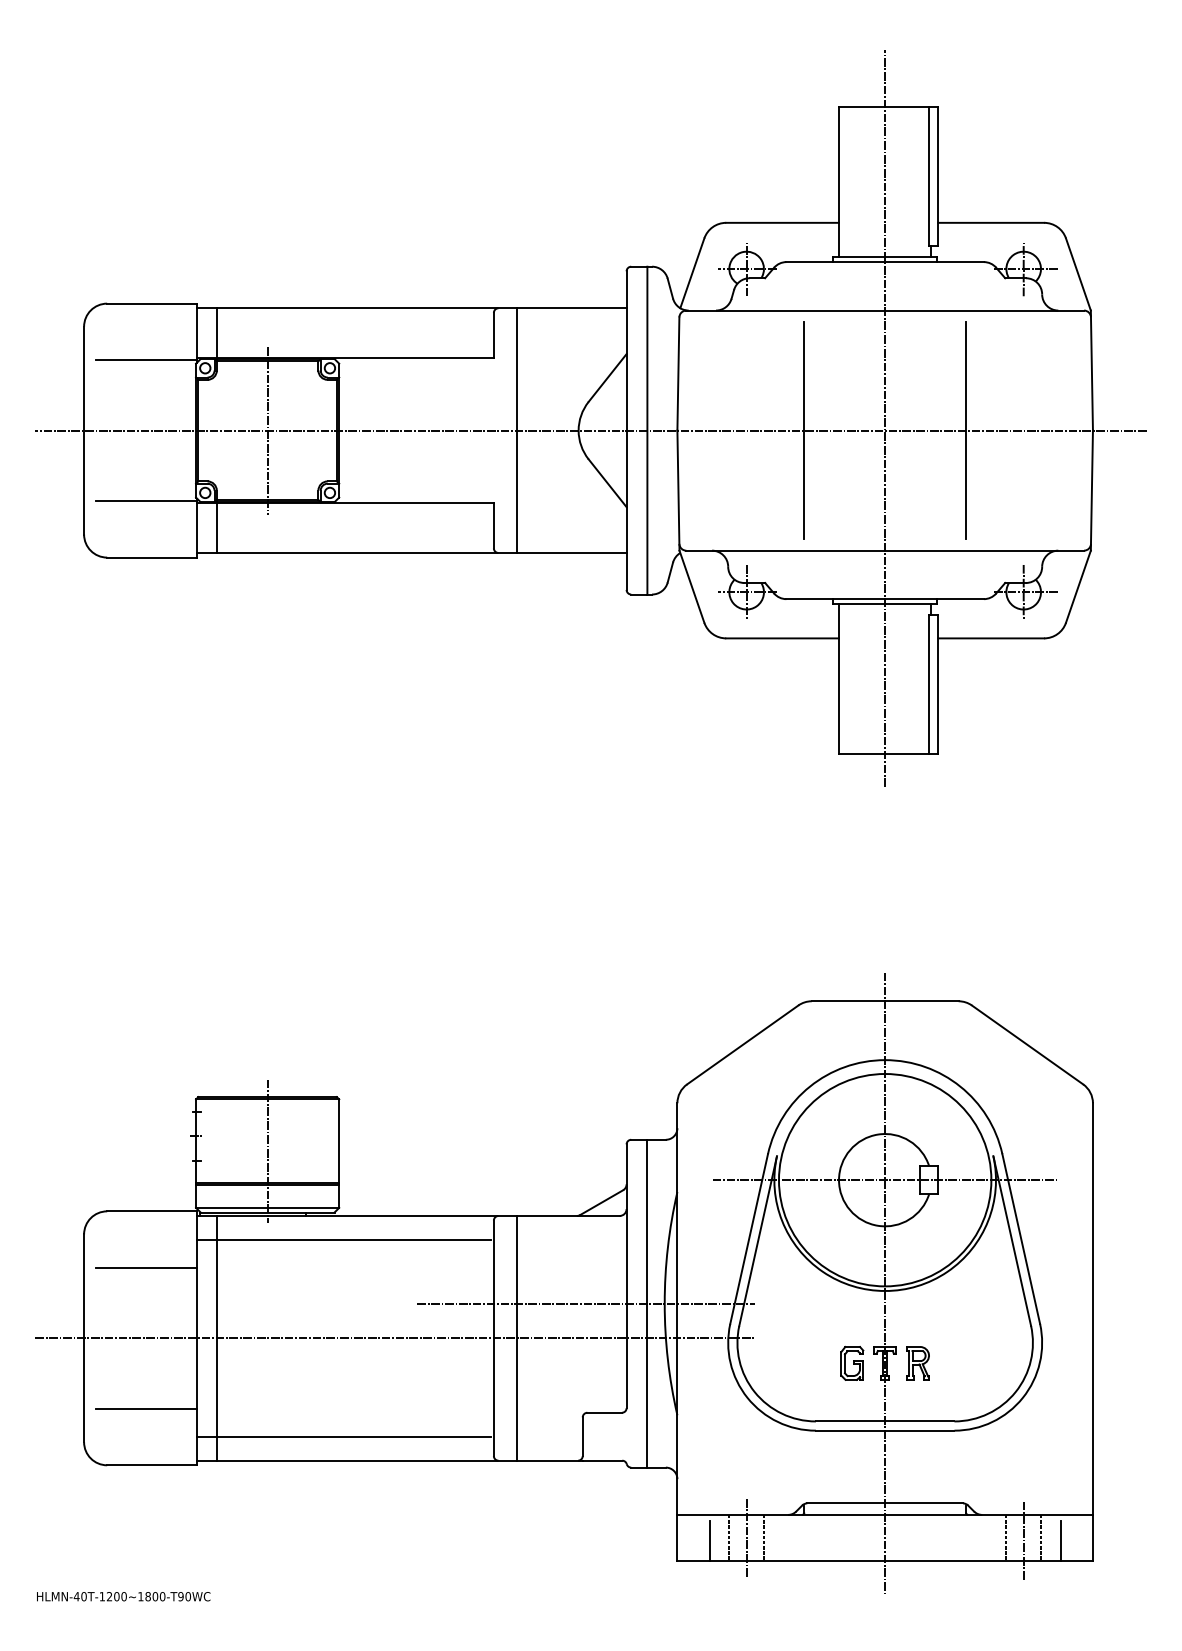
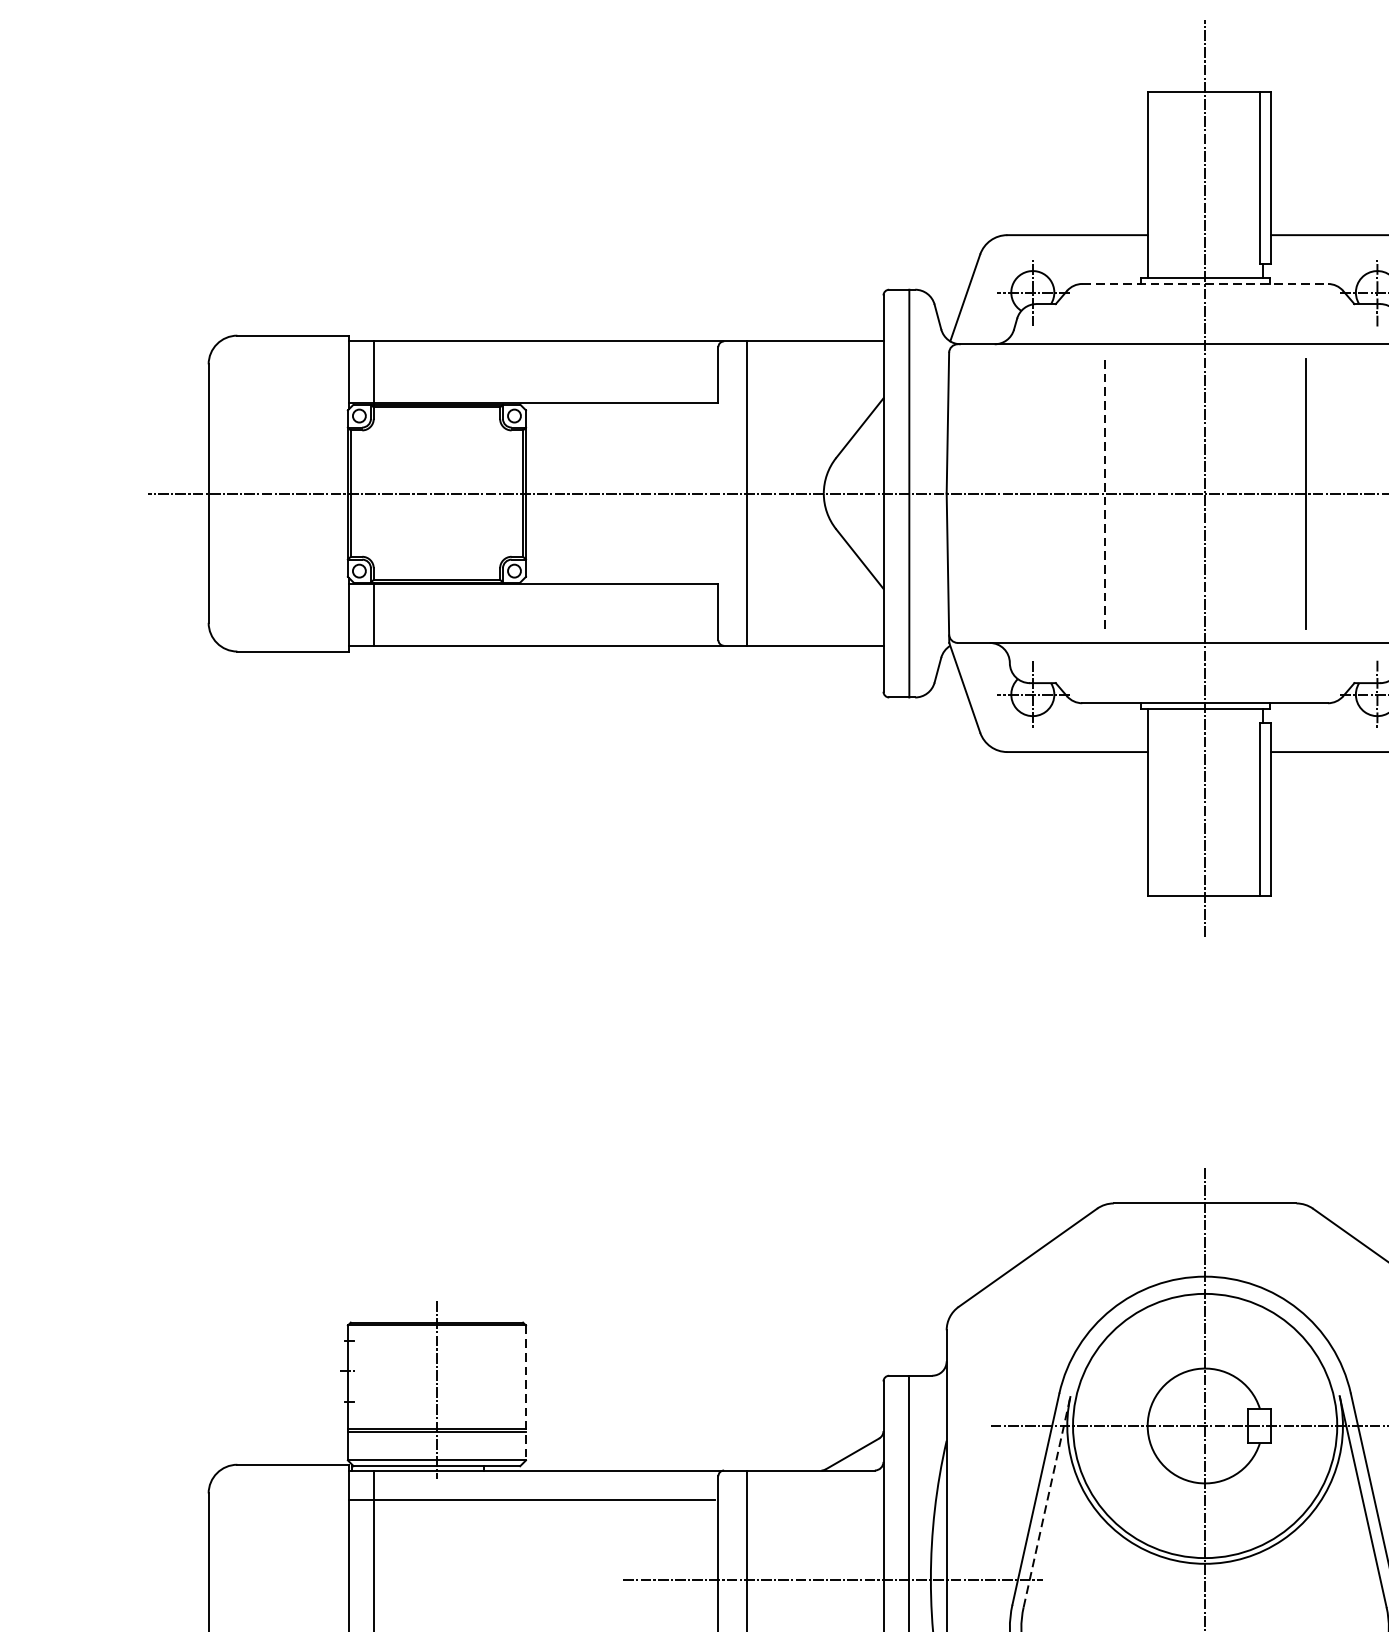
line: (885, 262) -> (1205, 284), solid -> dashed
line: (146, 360) -> (286, 406), removed
line: (267, 430) -> (436, 493), removed
line: (804, 430) -> (1104, 493), solid -> dashed
line: (146, 501) -> (286, 581), removed
line: (339, 1154) -> (526, 1394), solid -> dashed
line: (758, 1241) -> (1047, 1502), solid -> dashed
line: (146, 1267) -> (286, 1534), removed
line: (394, 1338) -> (594, 1622), removed

